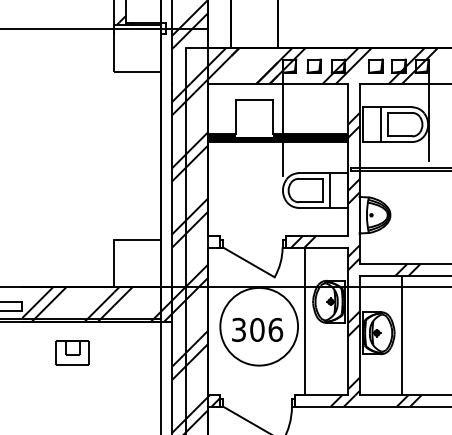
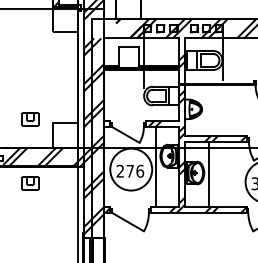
hatch: (202, 65) -> (100, 28), removed
part: (72, 233) -> (30, 119), added
text: (248, 328) -> (125, 170), 306 -> 276

